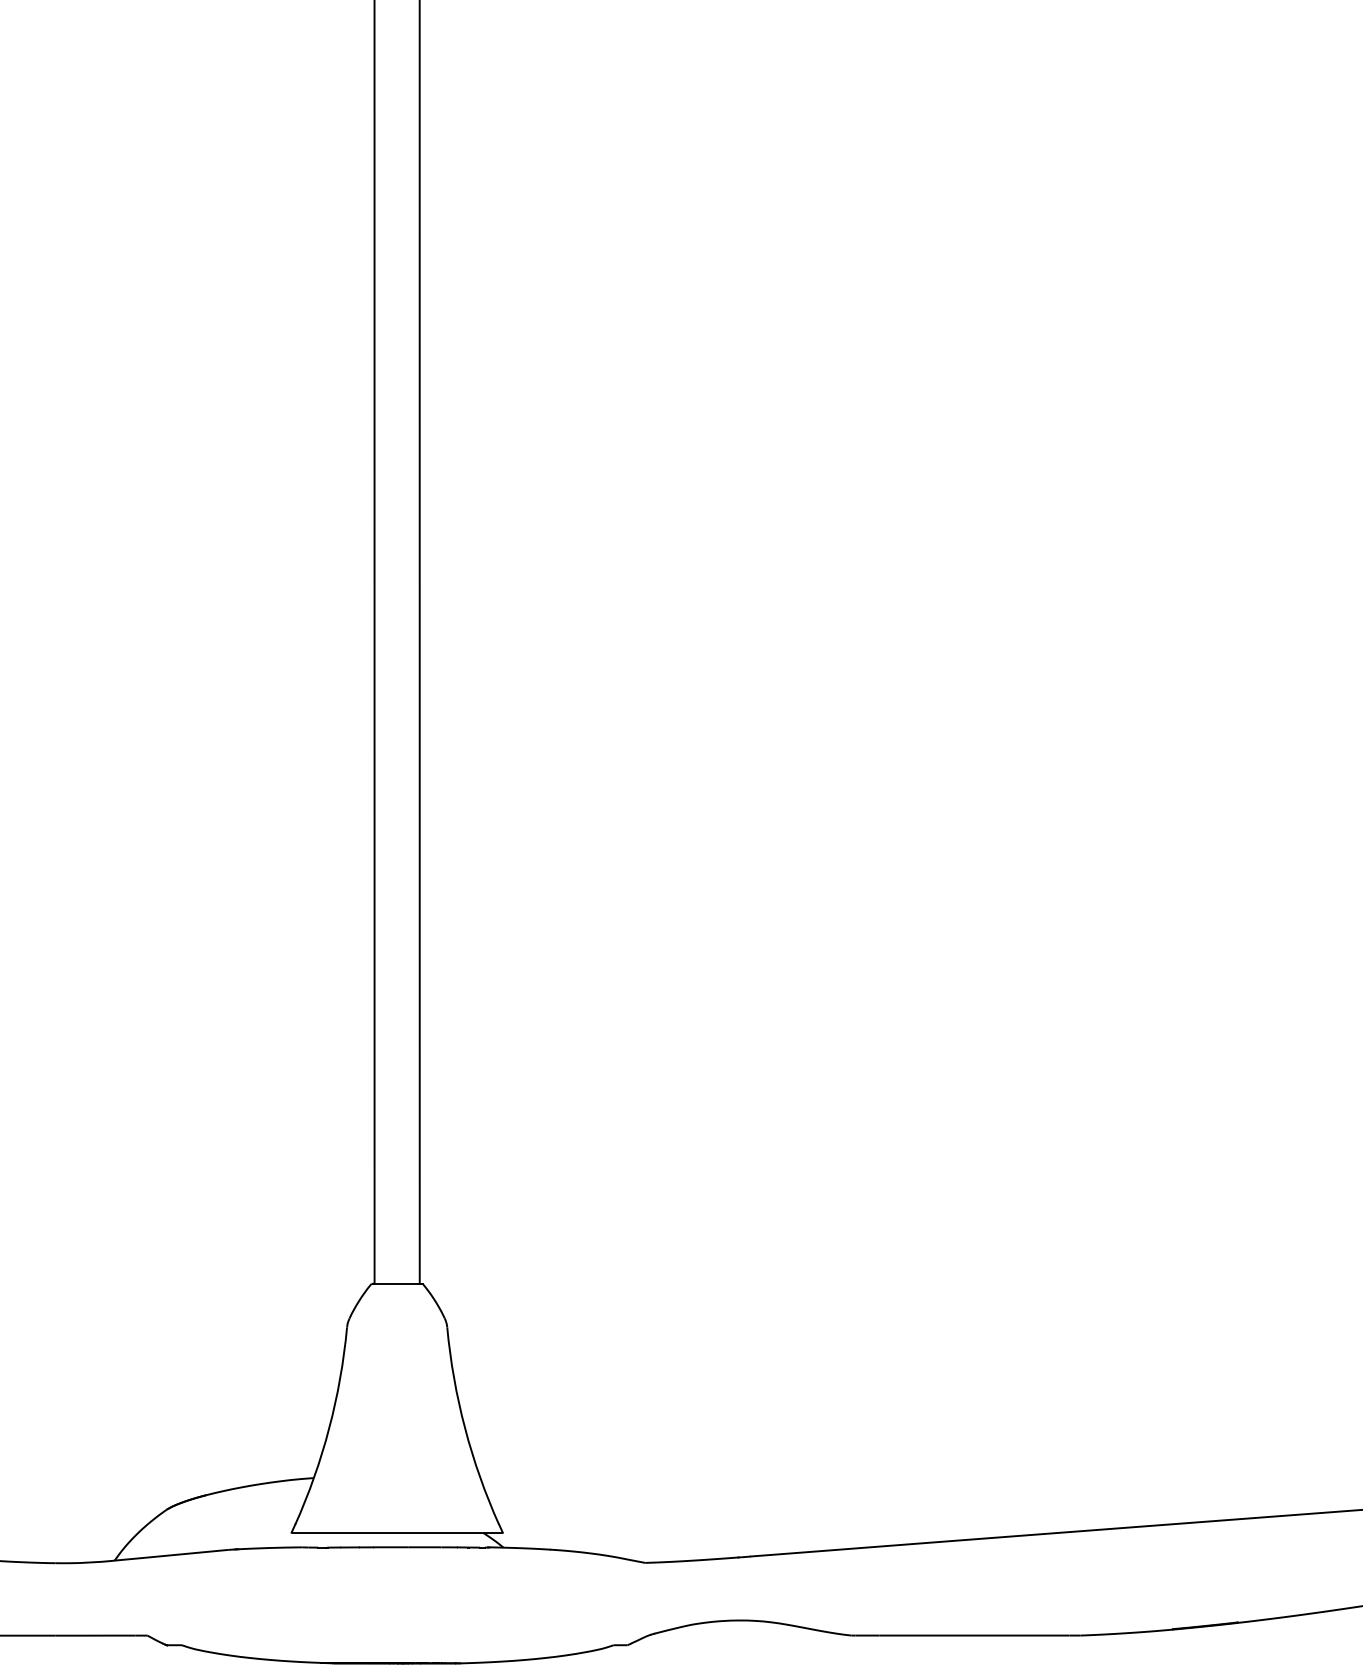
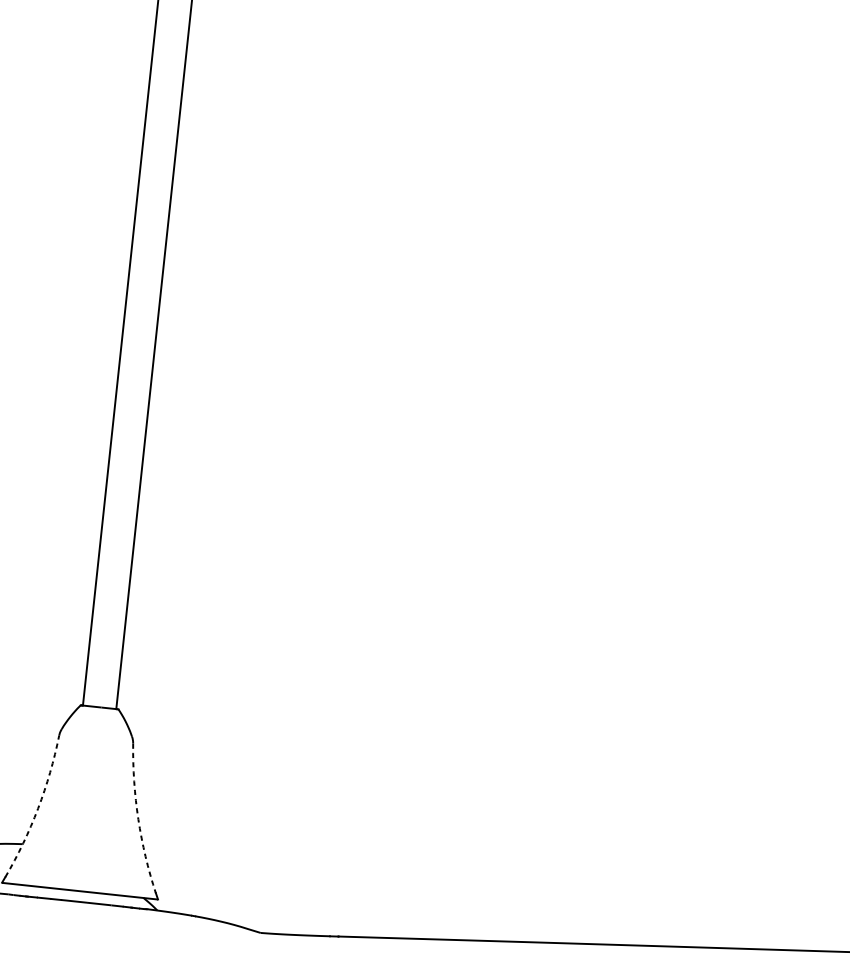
arc: (329, 1428) -> (38, 808), solid -> dashed
arc: (465, 1428) -> (138, 819), solid -> dashed

